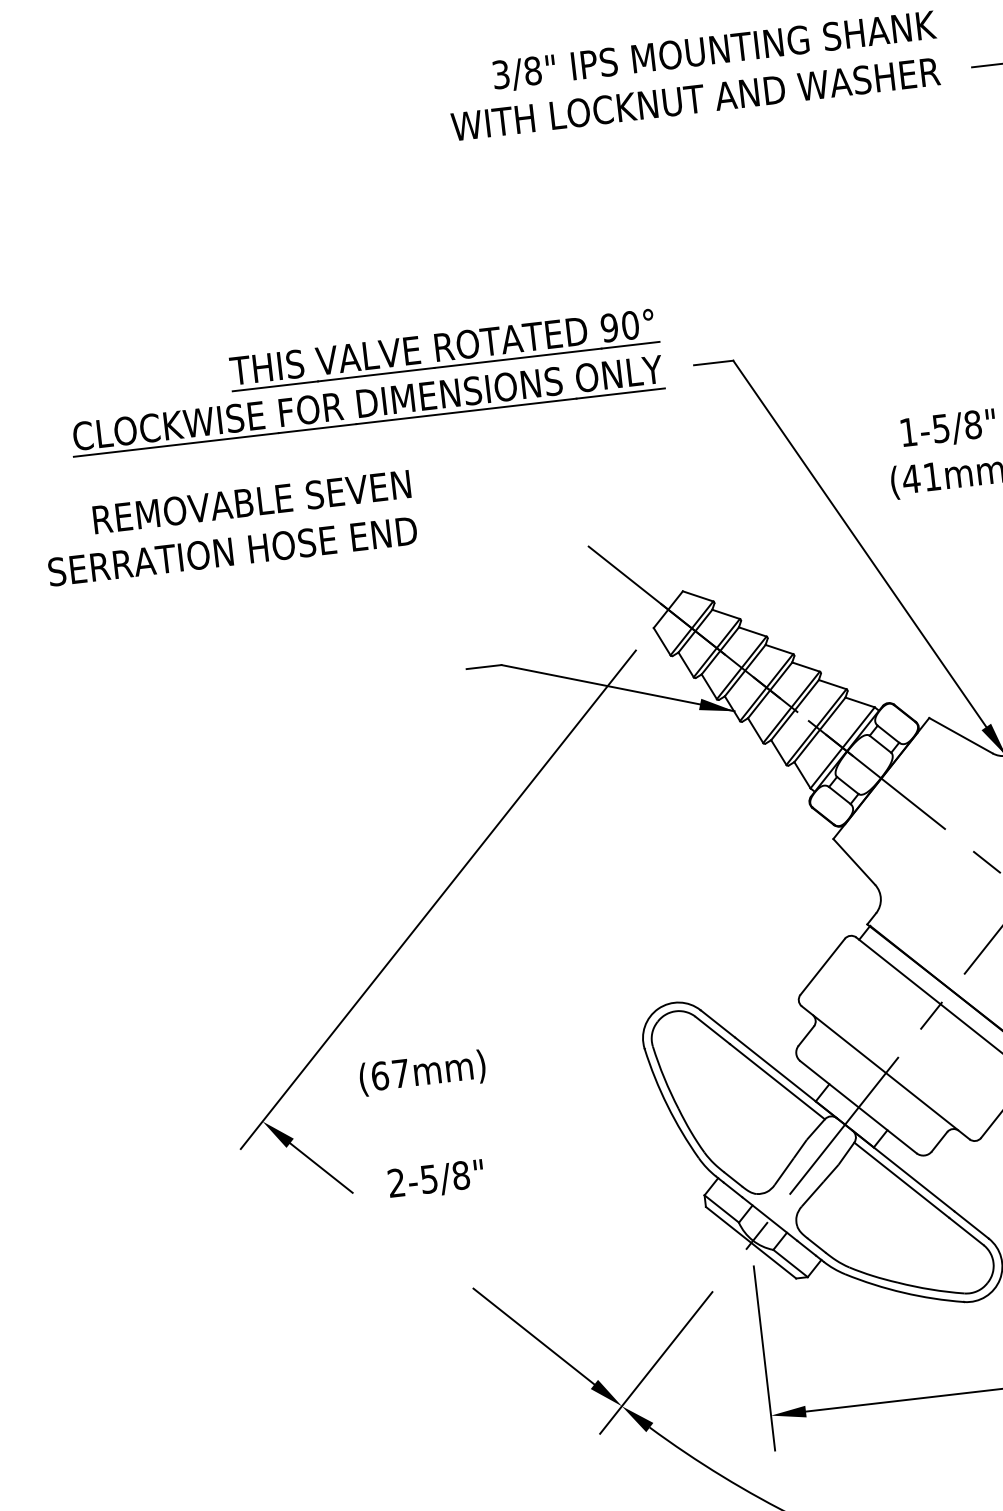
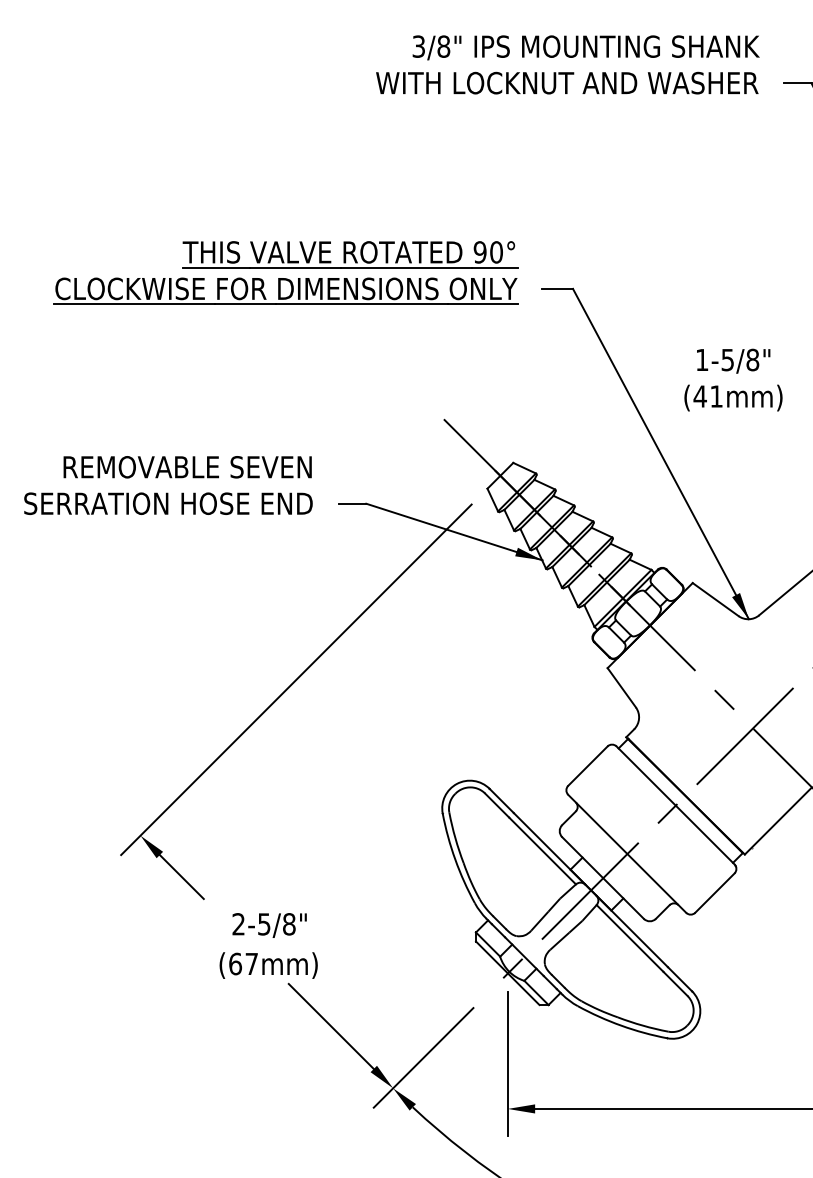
text: (230, 528) -> (168, 485), moved
text: (422, 1073) -> (268, 965), moved
text: (436, 1179) -> (269, 925), moved

